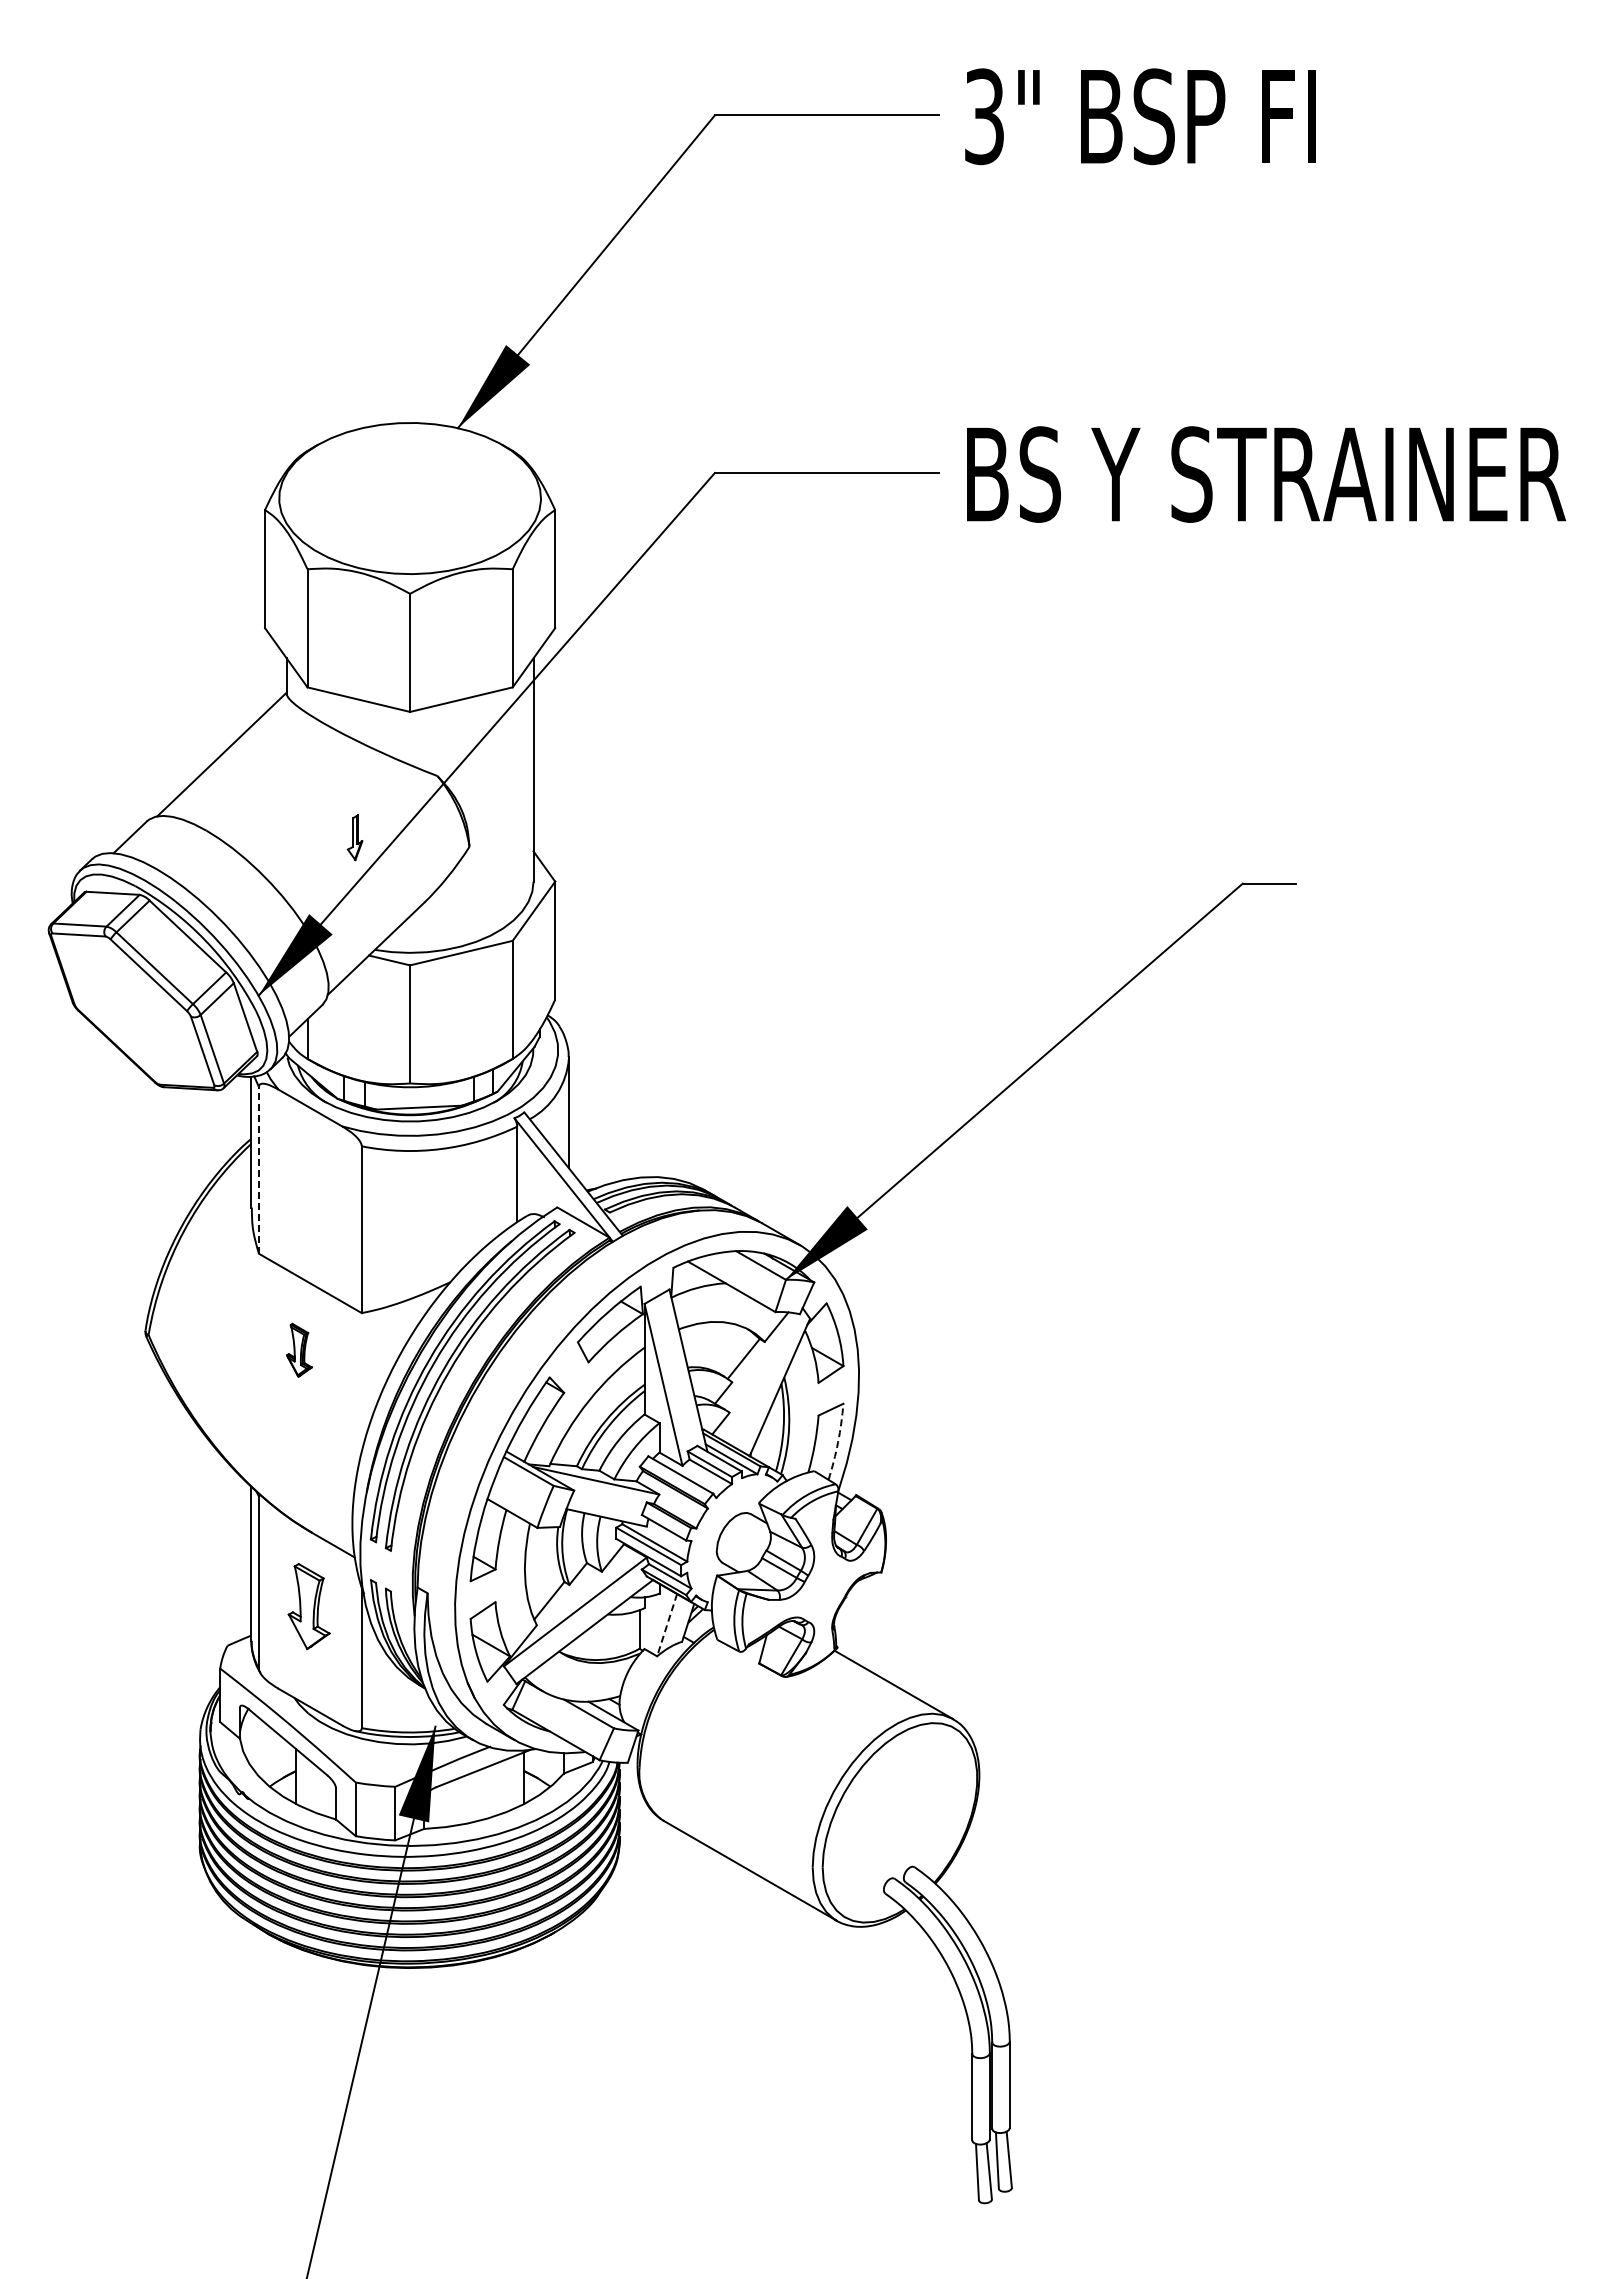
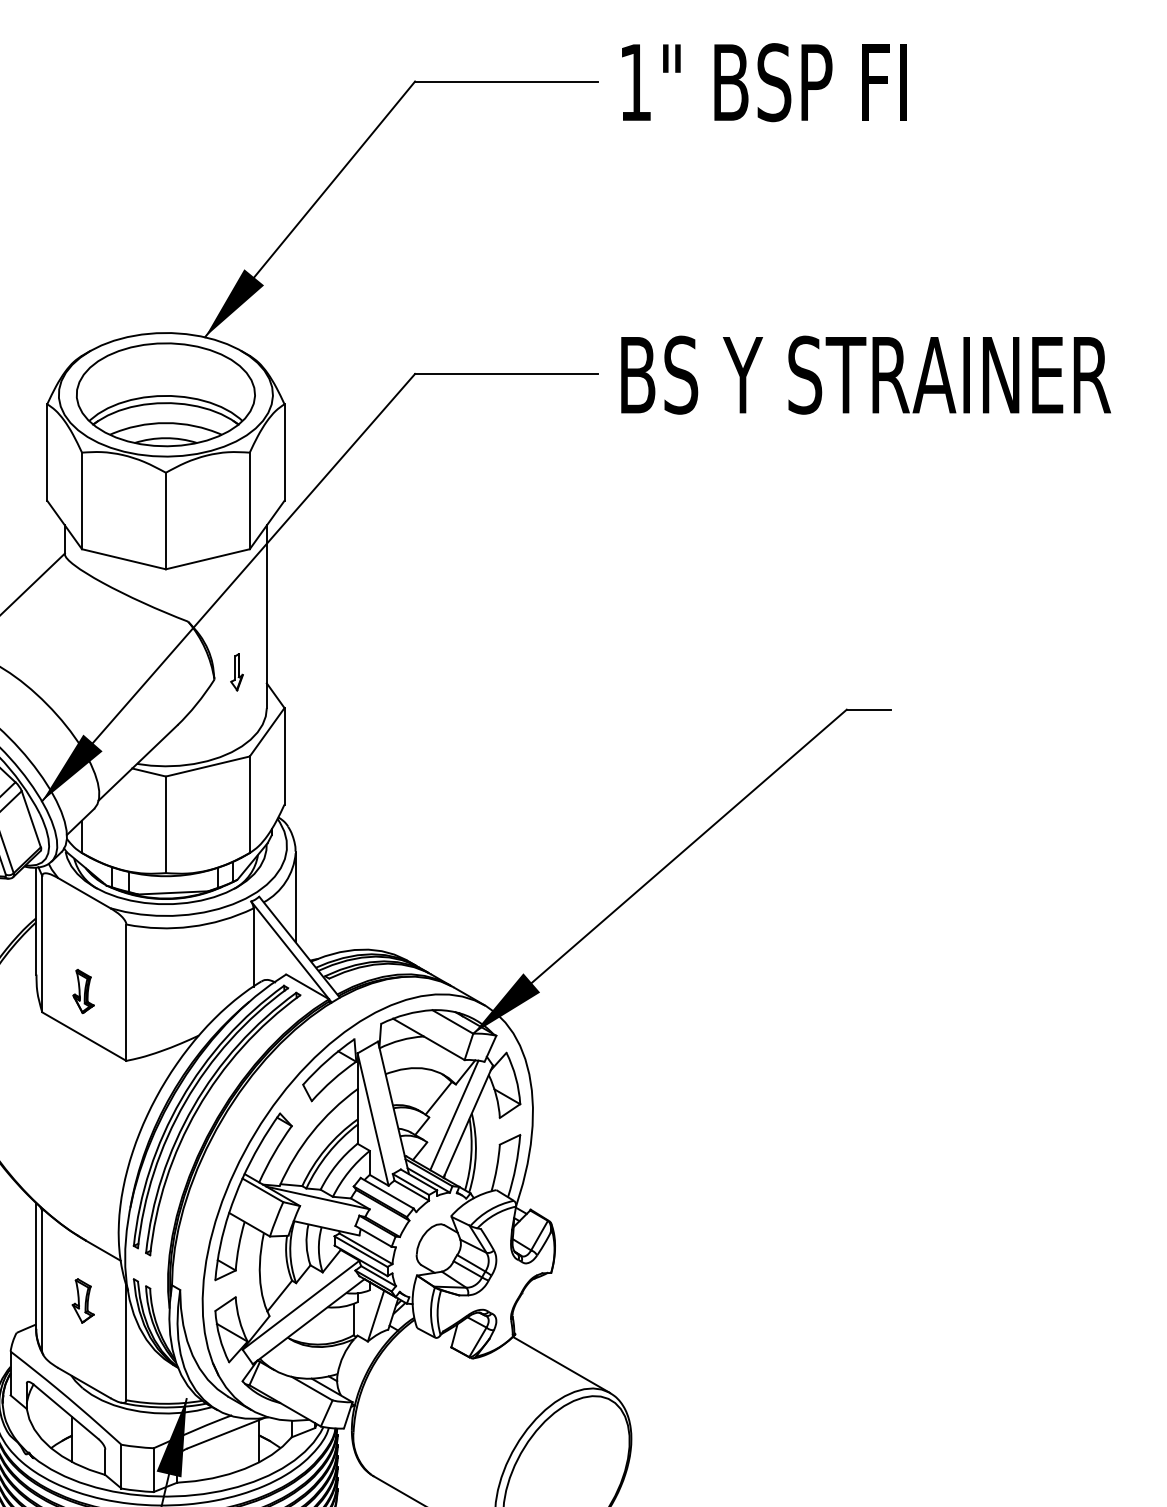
text: (984, 116) -> (635, 82), 3" -> 1"
part: (410, 498) -> (166, 394), added
part: (354, 837) -> (236, 671), moved
line: (258, 1169) -> (41, 943), dashed -> solid
part: (299, 1349) -> (83, 990), moved
line: (762, 1379) -> (454, 1115), added
arc: (838, 1442) -> (516, 1166), dashed -> solid
part: (308, 1606) -> (82, 1300), size x0.62
line: (667, 1625) -> (376, 1316), dashed -> solid

